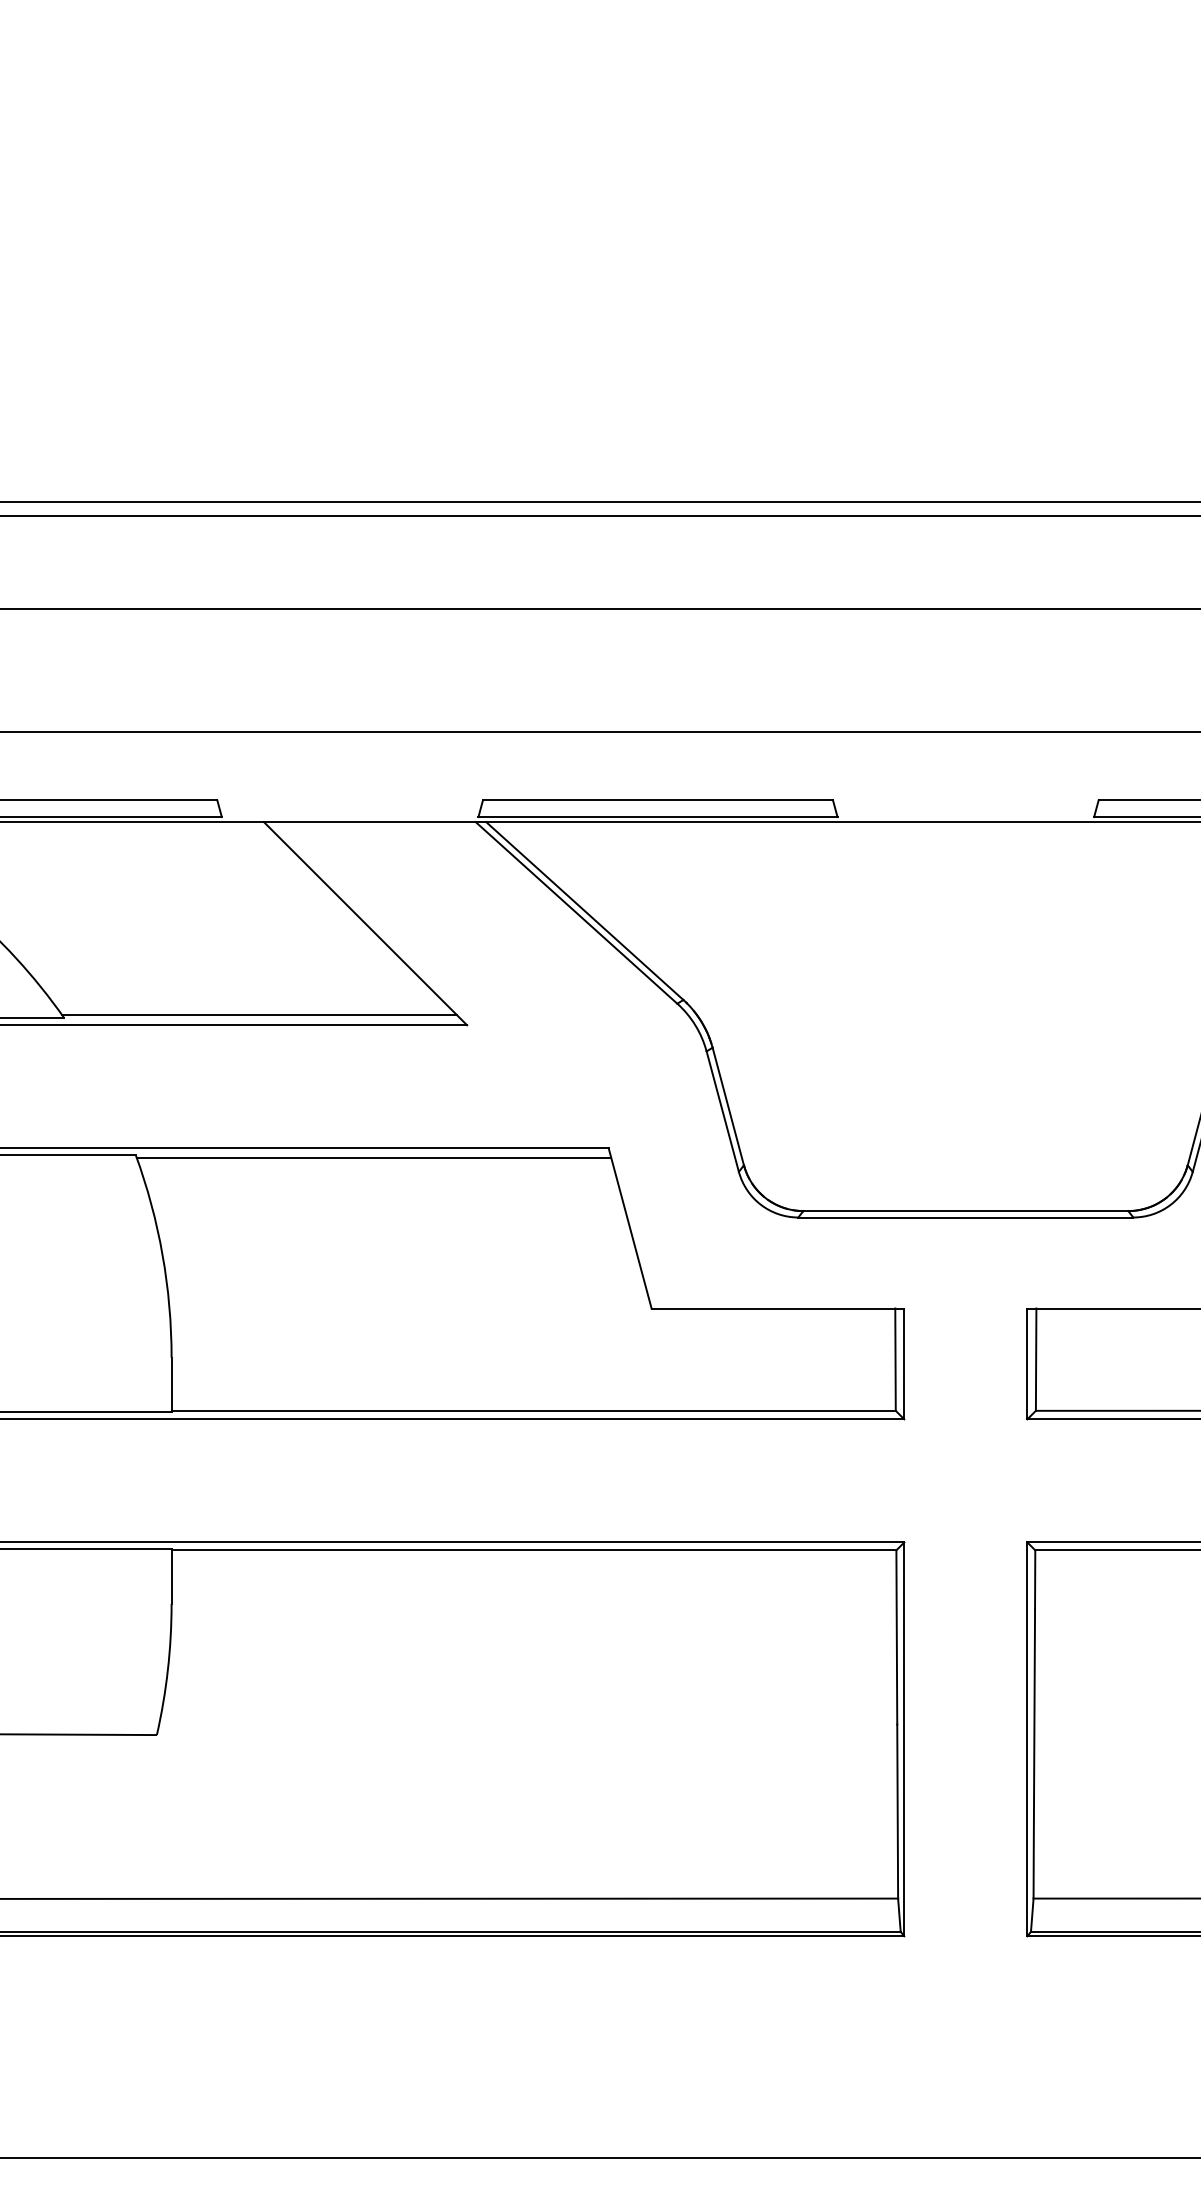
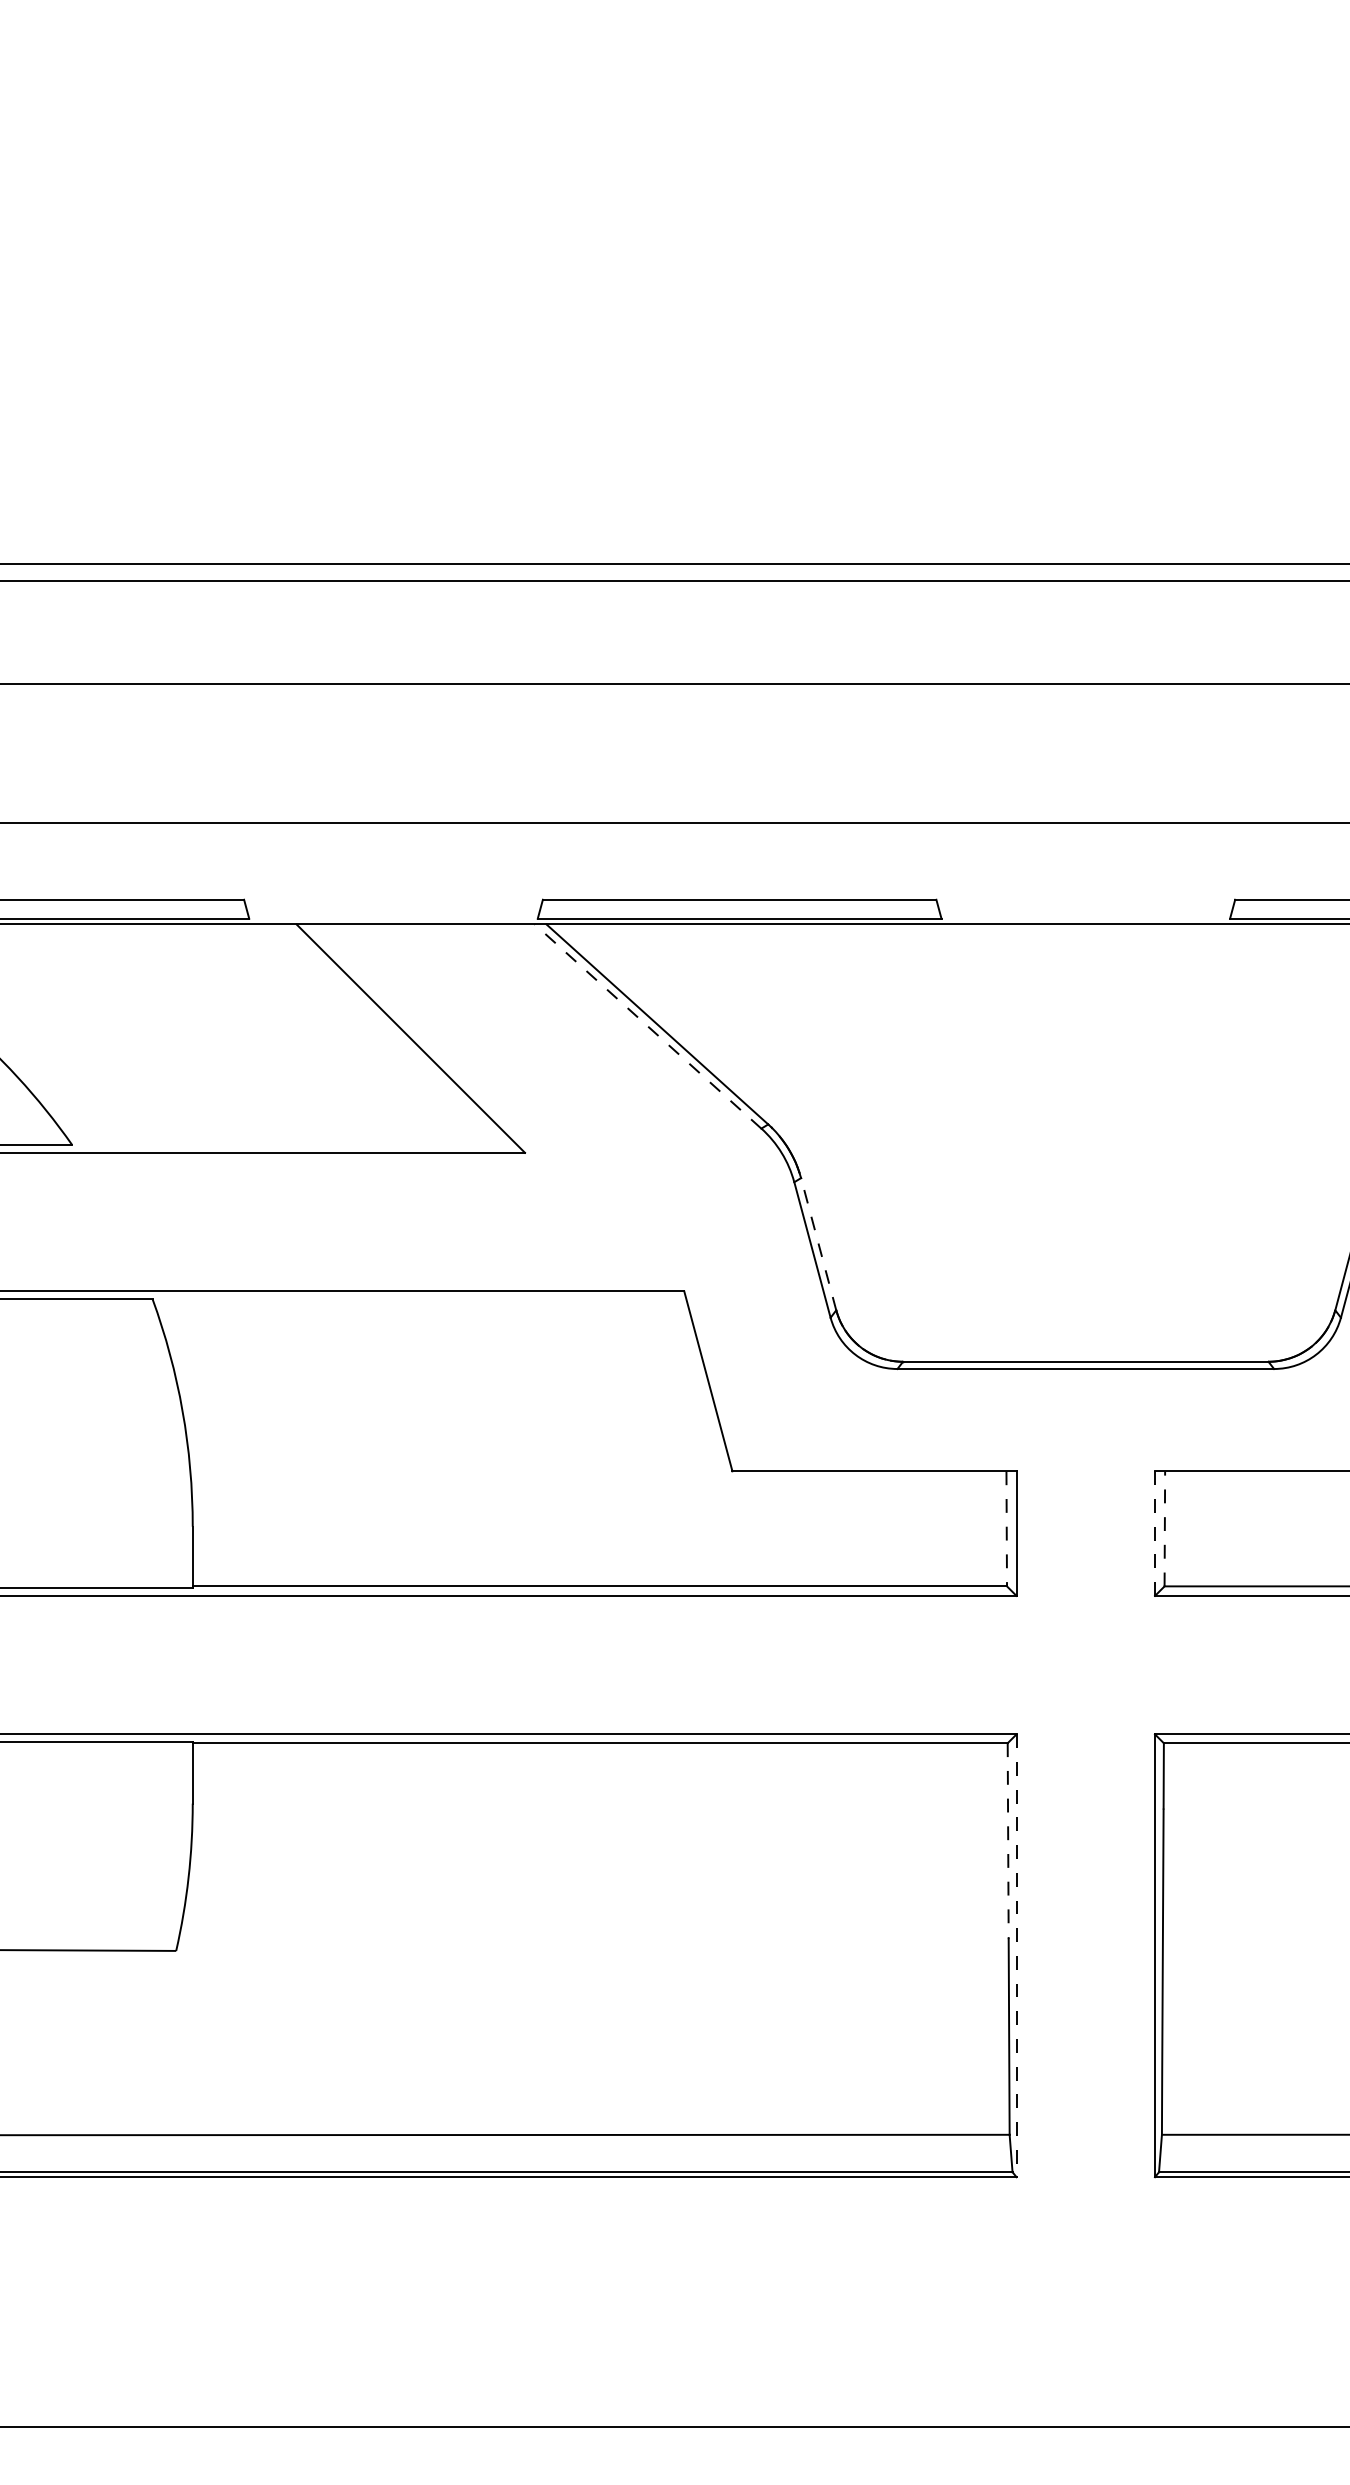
line: (576, 912) -> (648, 1026), solid -> dashed
line: (259, 1015) -> (291, 1141), removed
line: (728, 1106) -> (818, 1244), solid -> dashed
line: (373, 1158) -> (419, 1302), removed
line: (1036, 1359) -> (1165, 1528), solid -> dashed
line: (895, 1360) -> (1006, 1529), solid -> dashed
line: (1027, 1364) -> (1155, 1534), solid -> dashed
line: (896, 1637) -> (1007, 1841), solid -> dashed
line: (904, 1739) -> (1016, 1955), solid -> dashed

